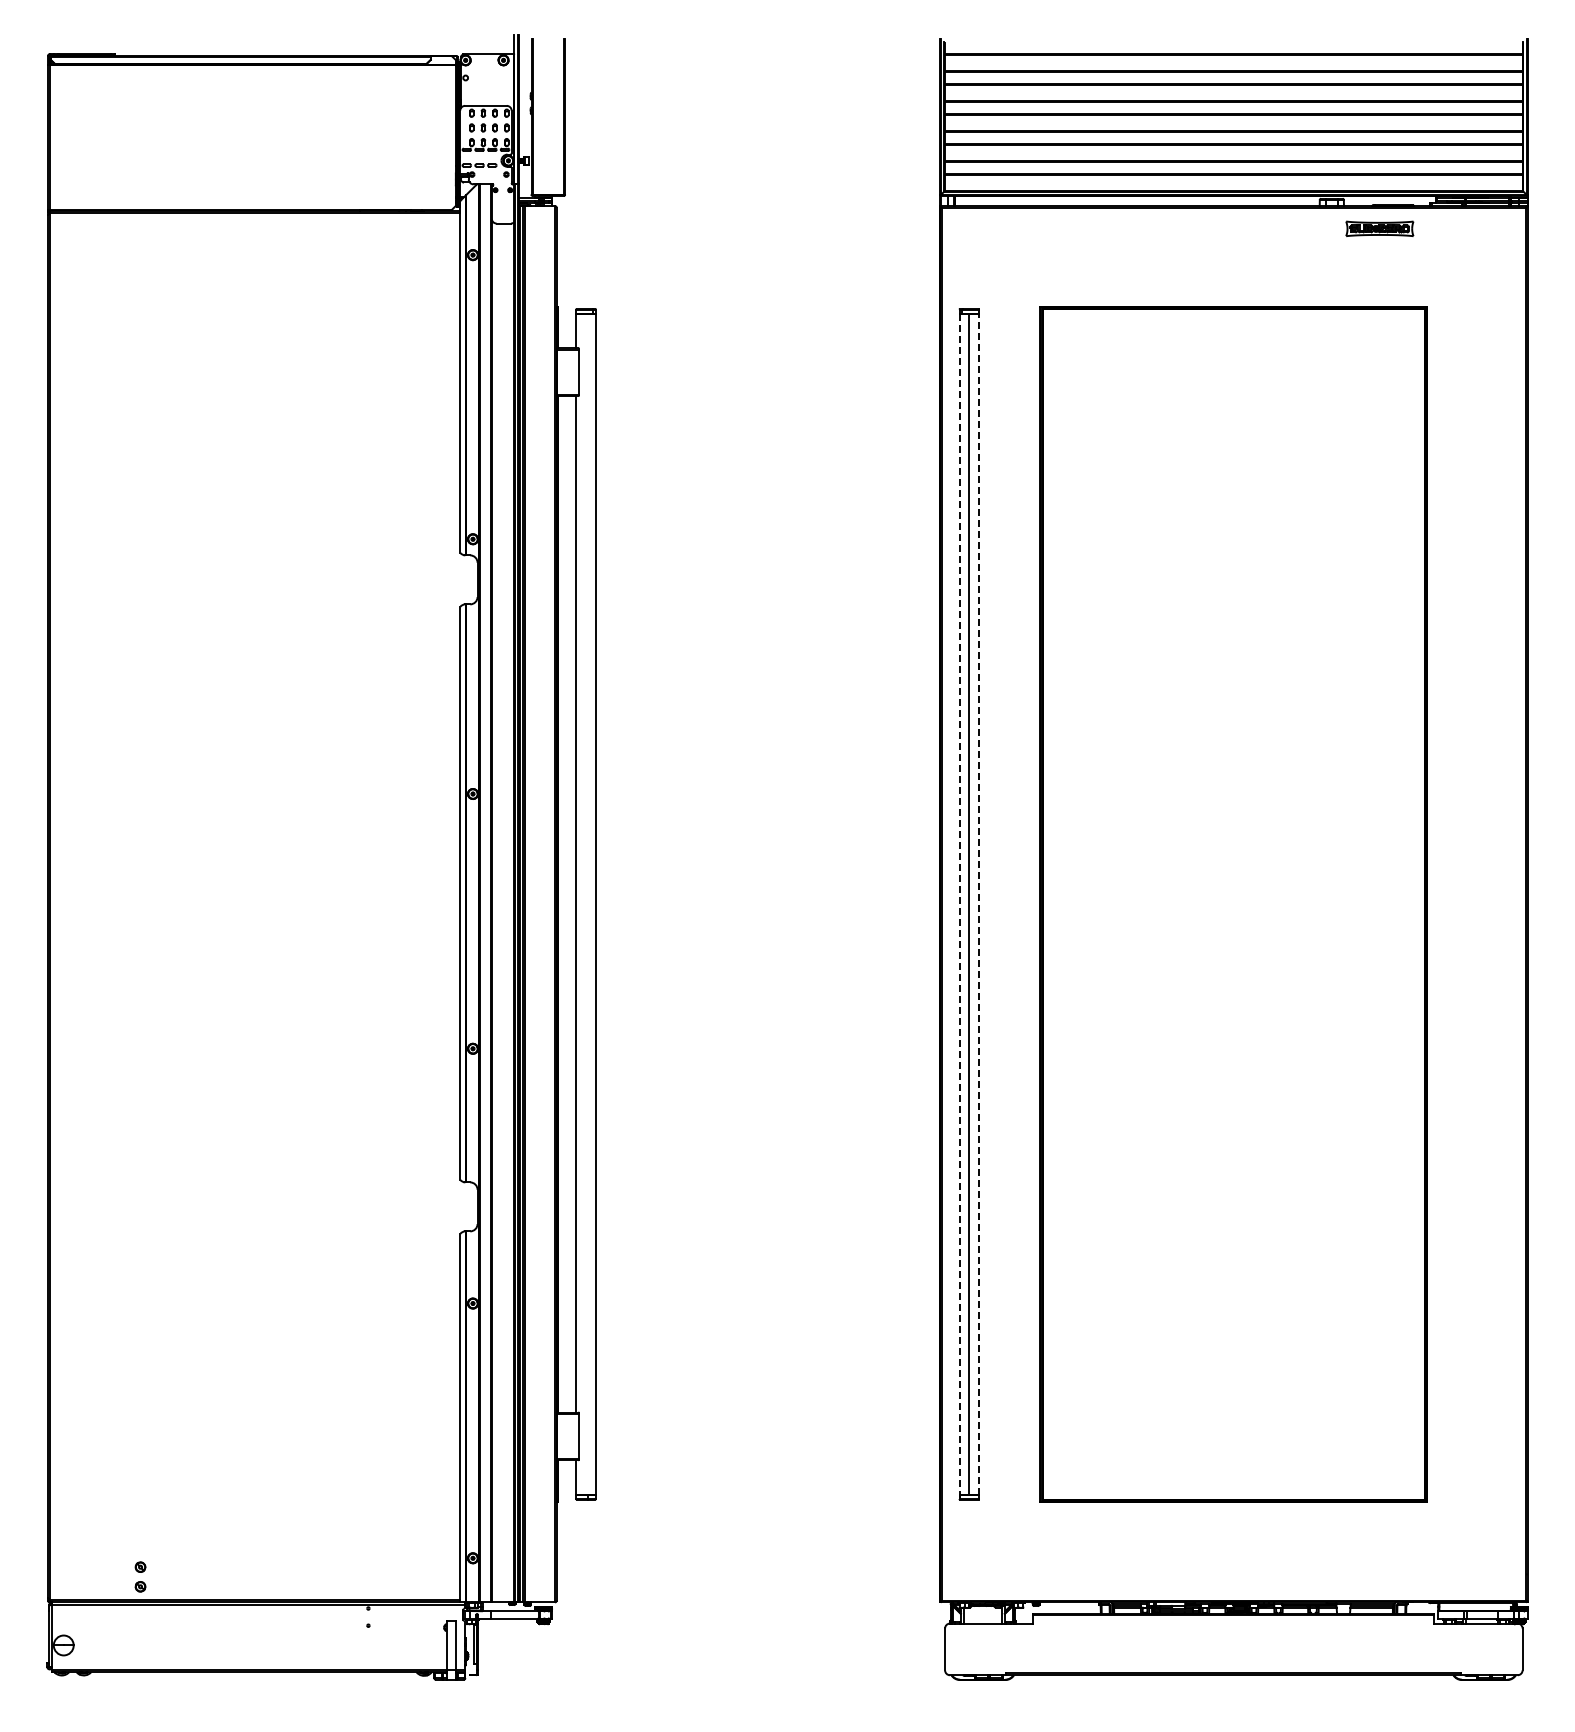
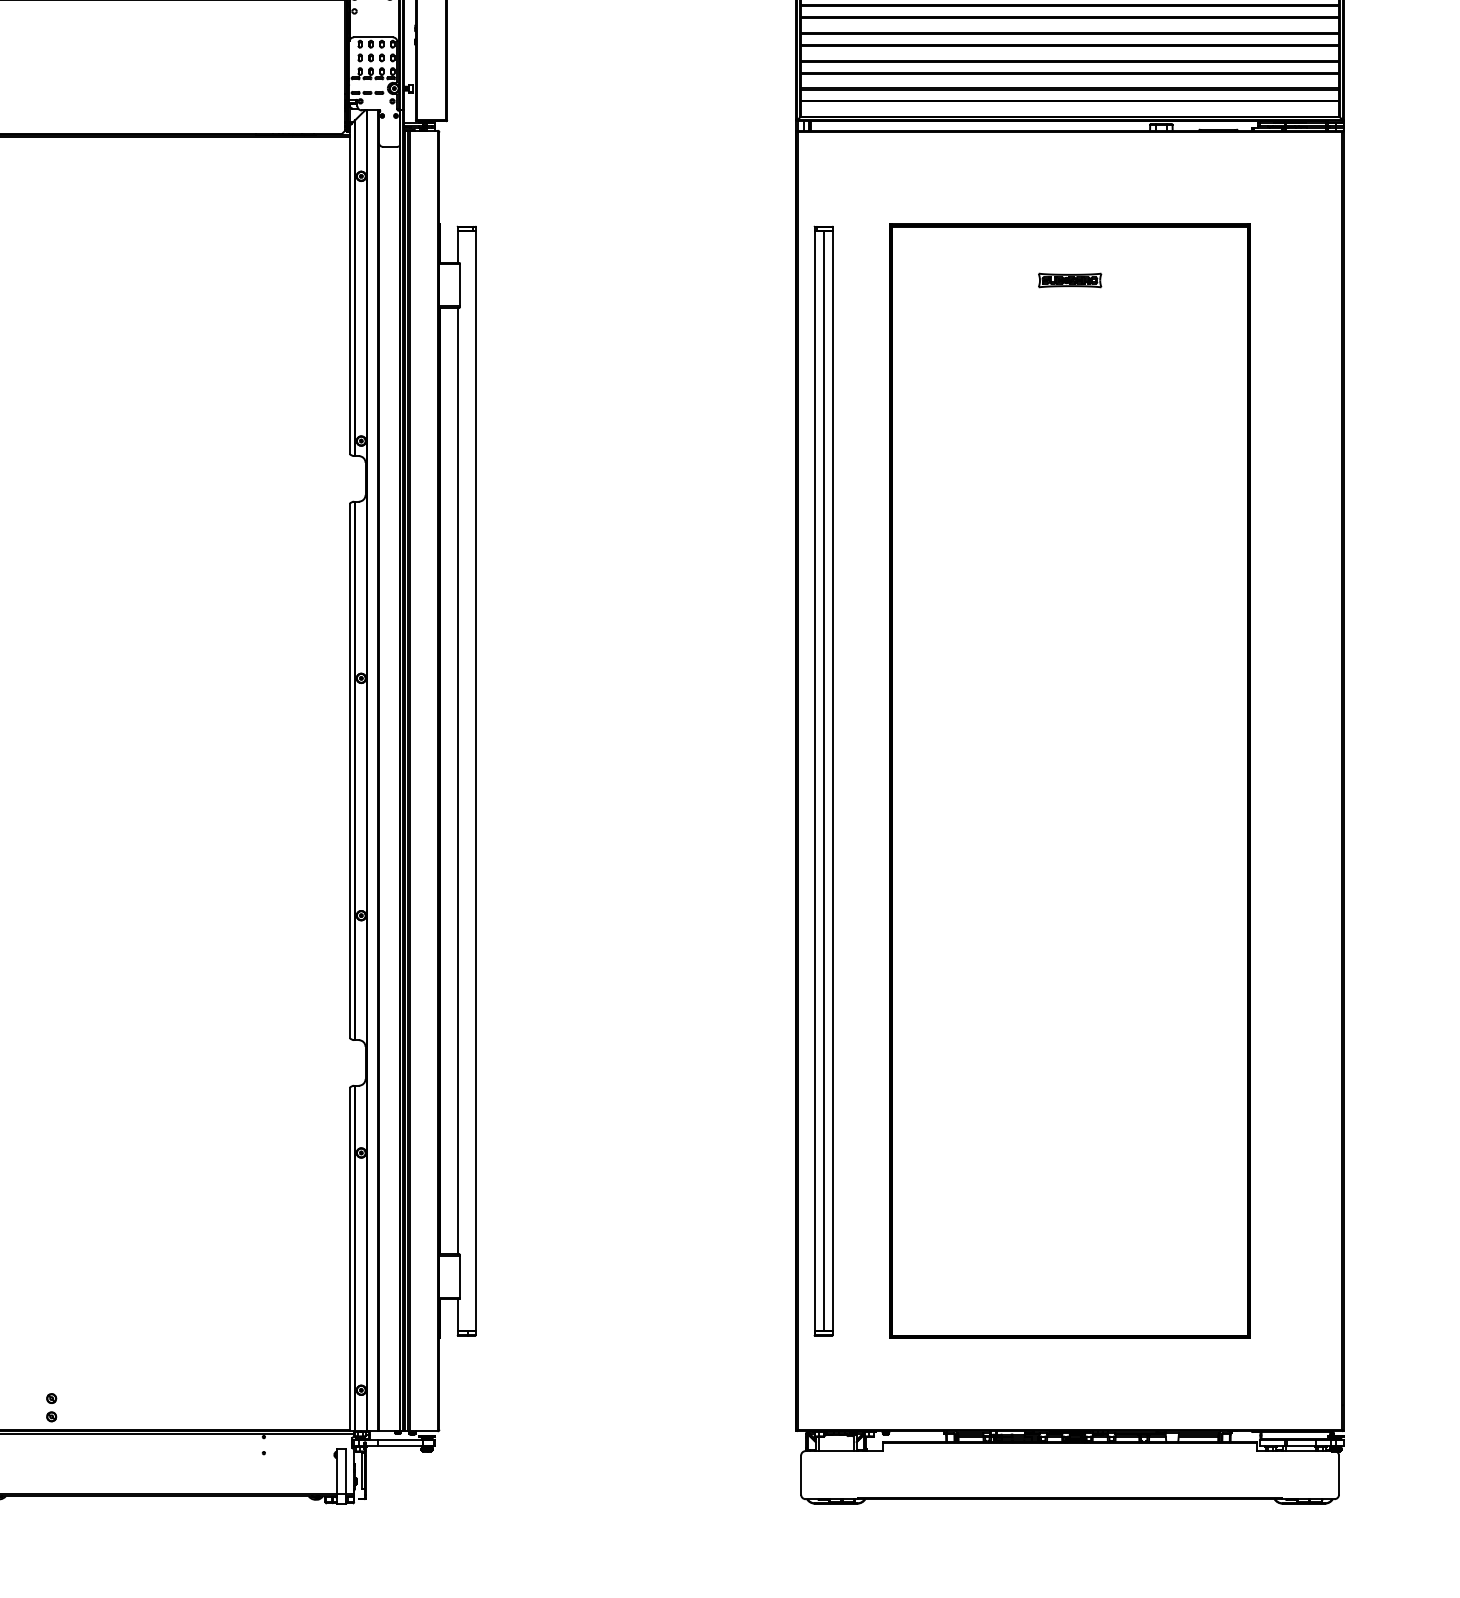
part: (1379, 228) -> (1069, 280), moved
line: (979, 903) -> (833, 780), dashed -> solid
line: (959, 904) -> (814, 781), dashed -> solid

